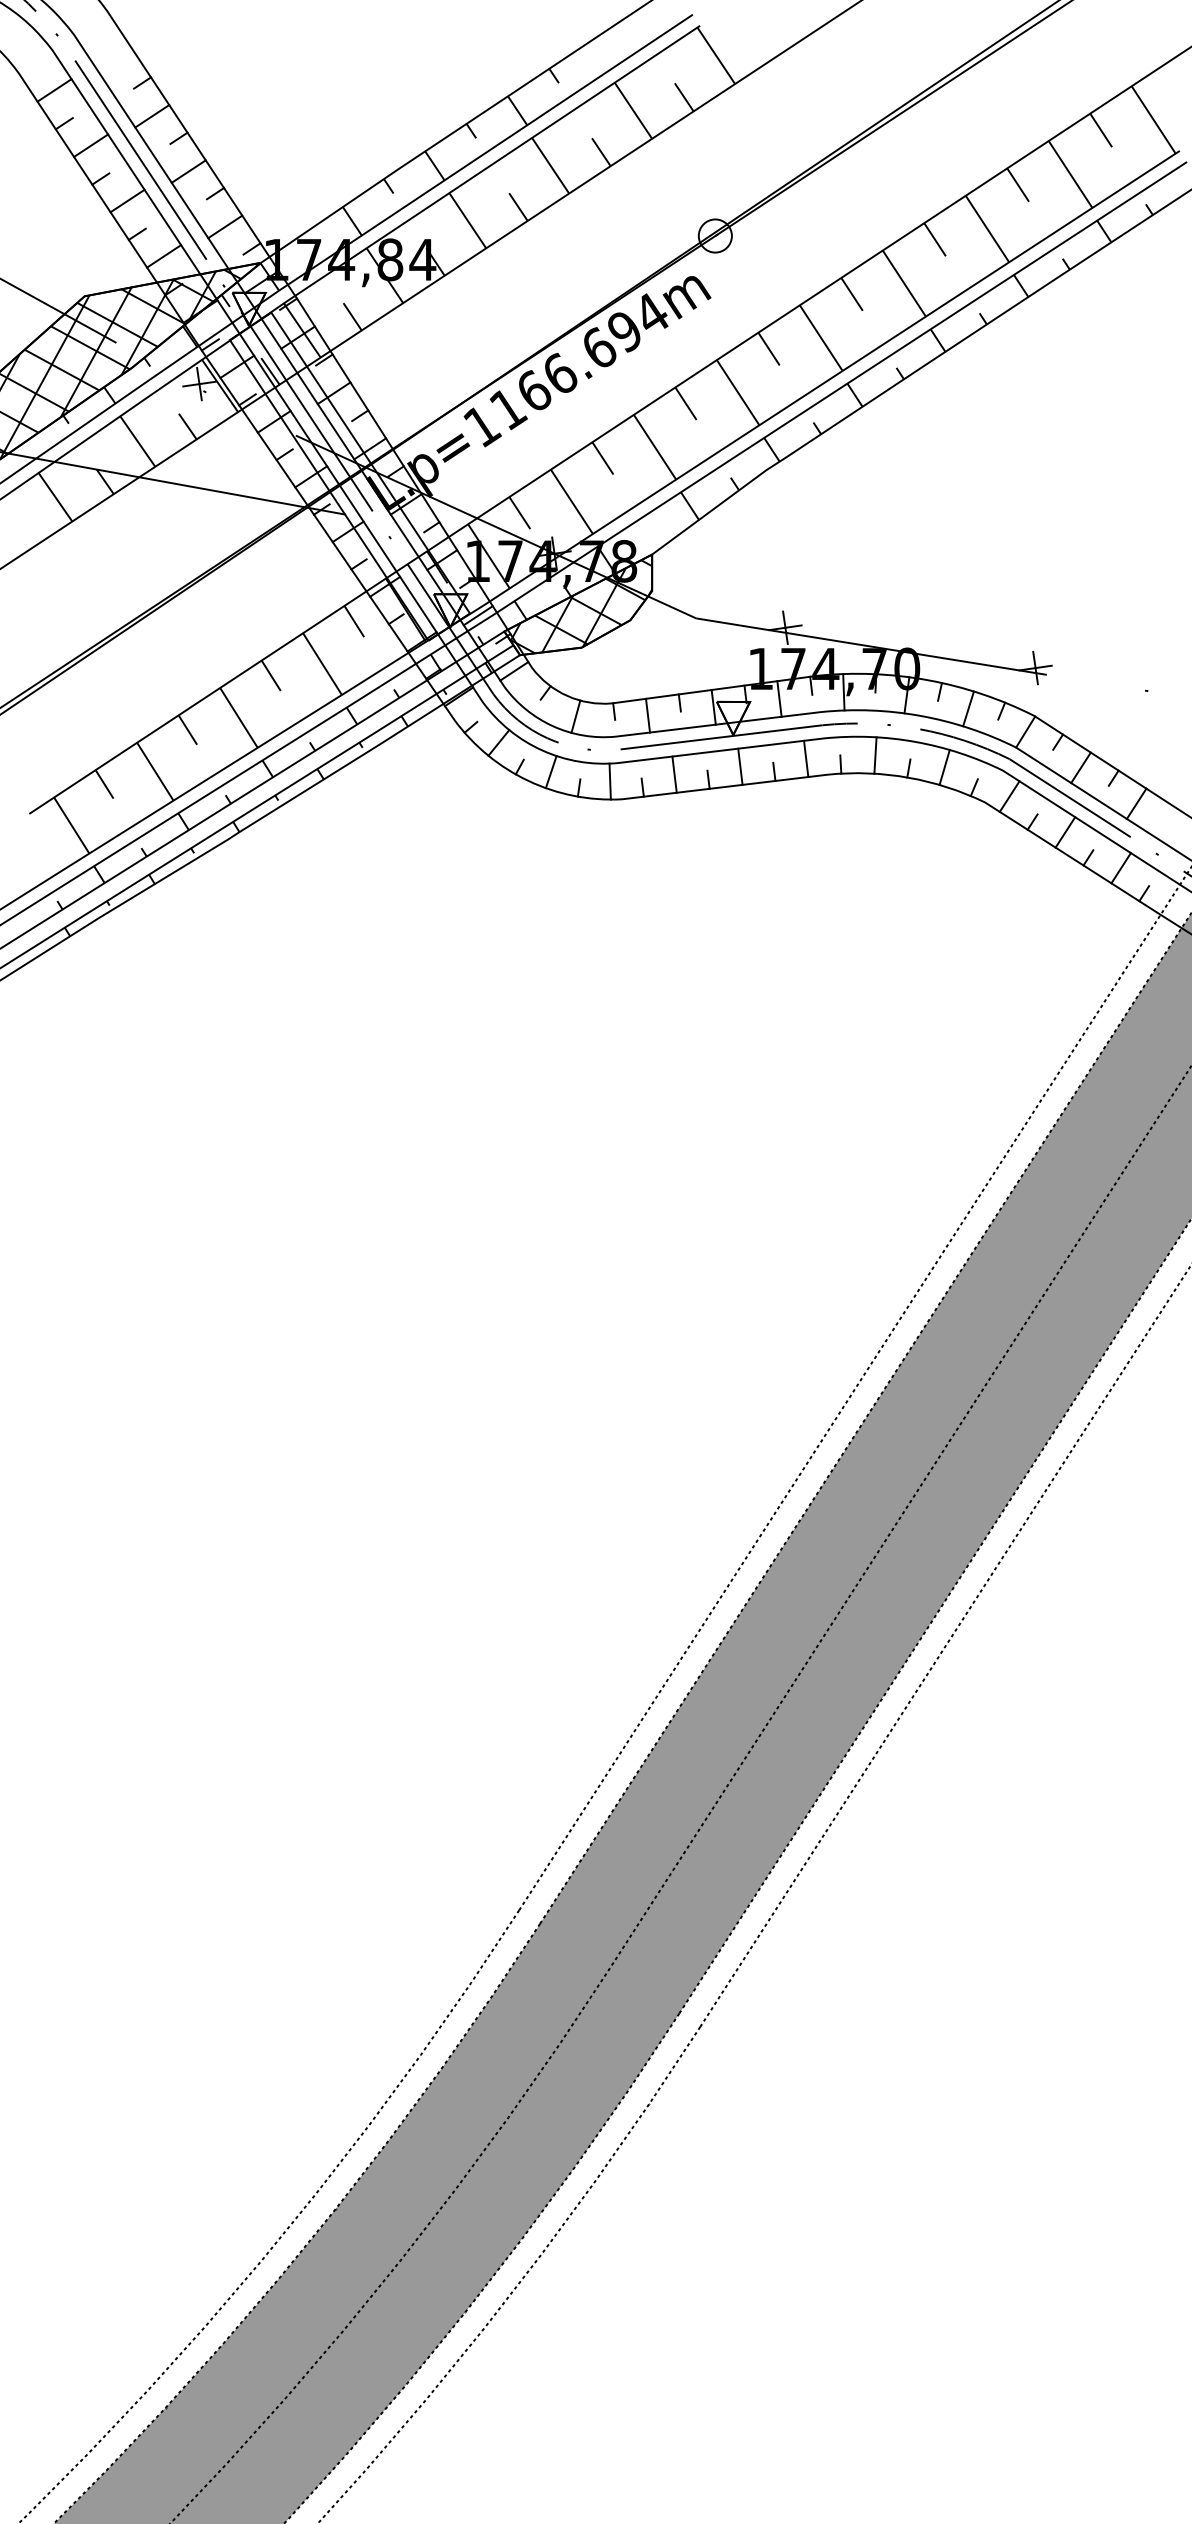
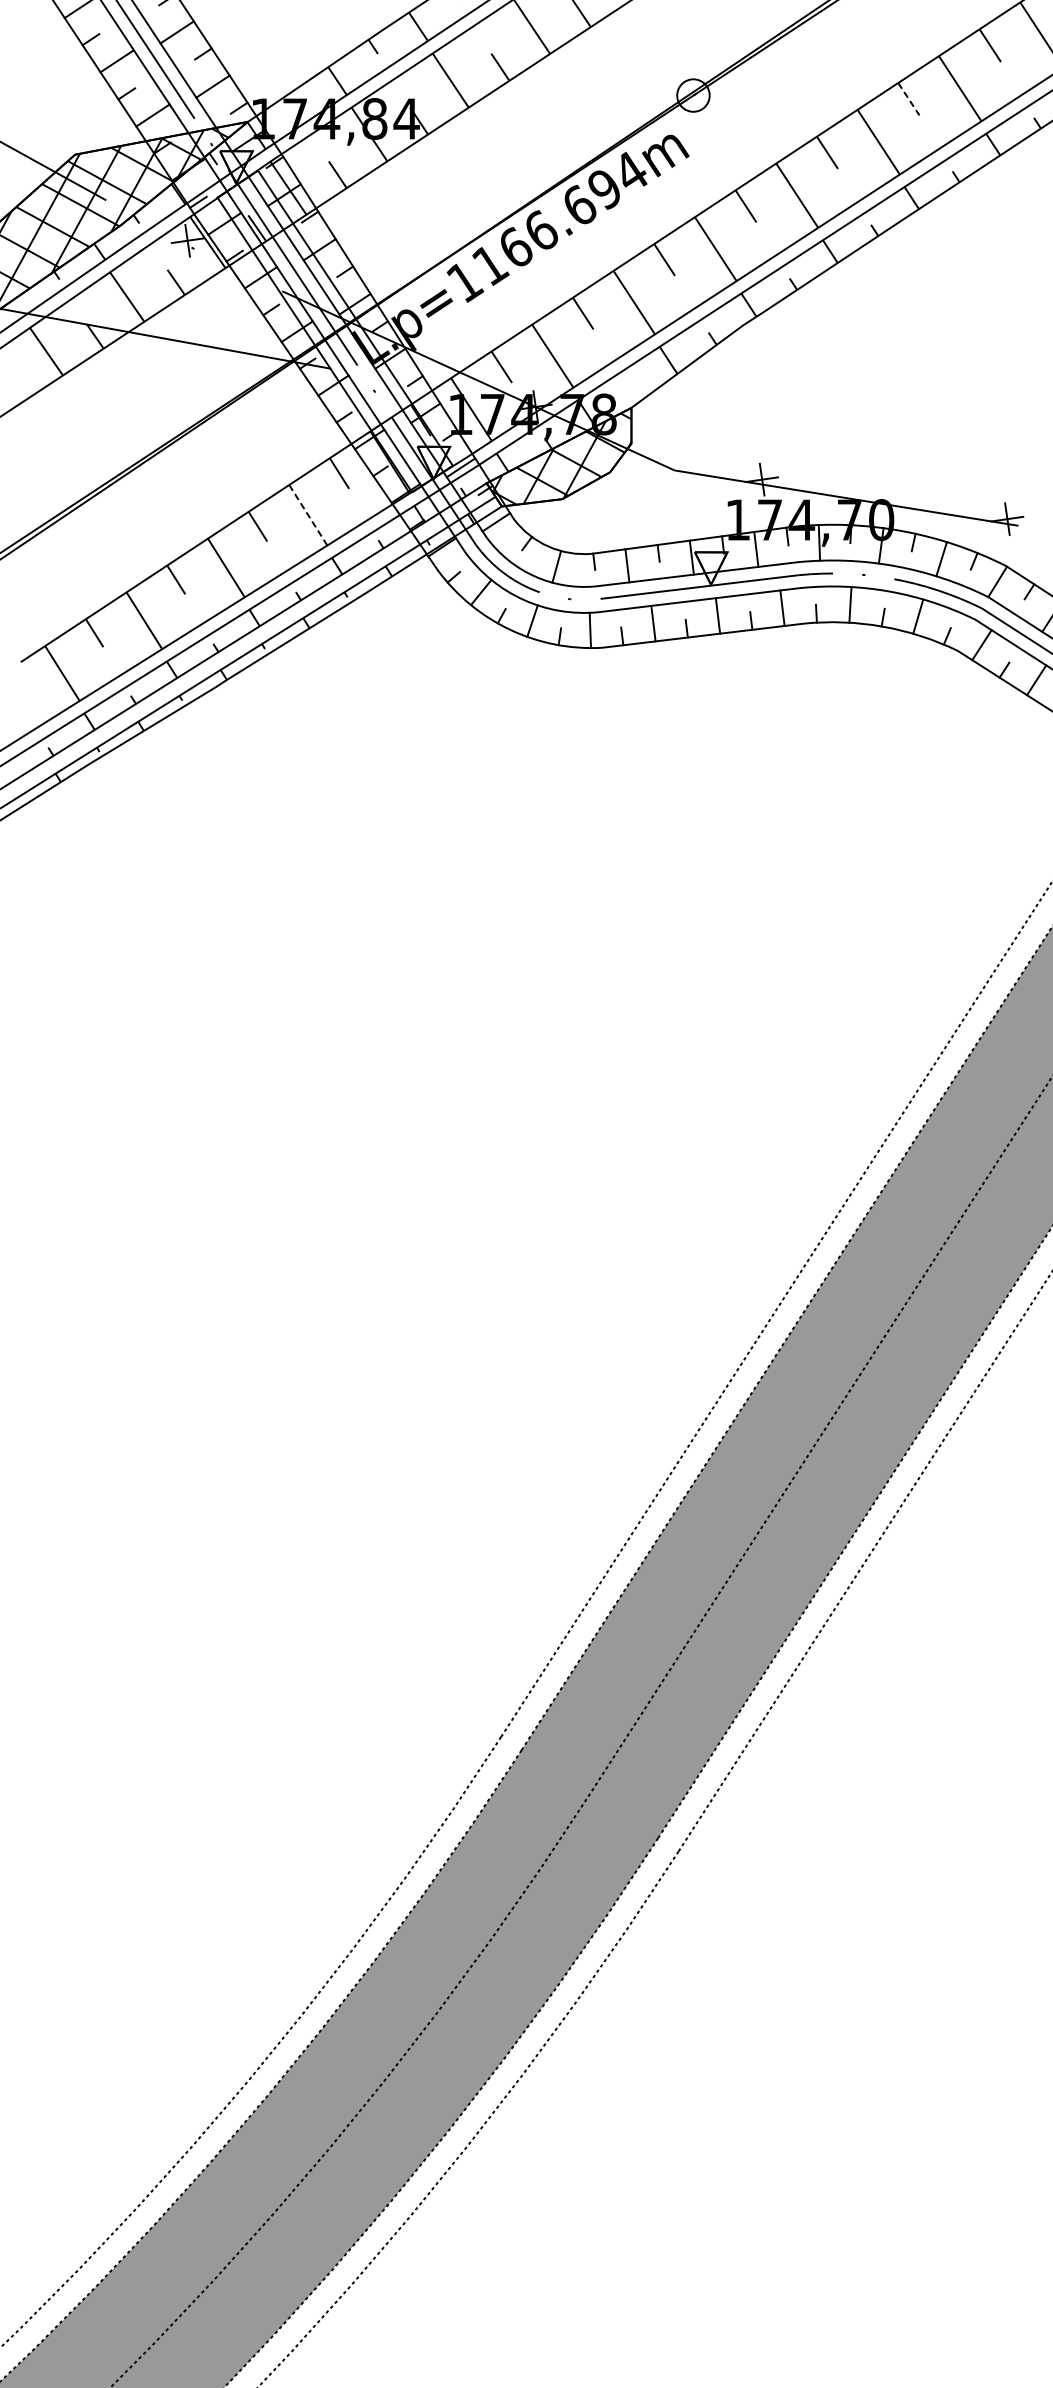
line: (935, 239) -> (909, 98), solid -> dashed
line: (322, 664) -> (308, 515), solid -> dashed

